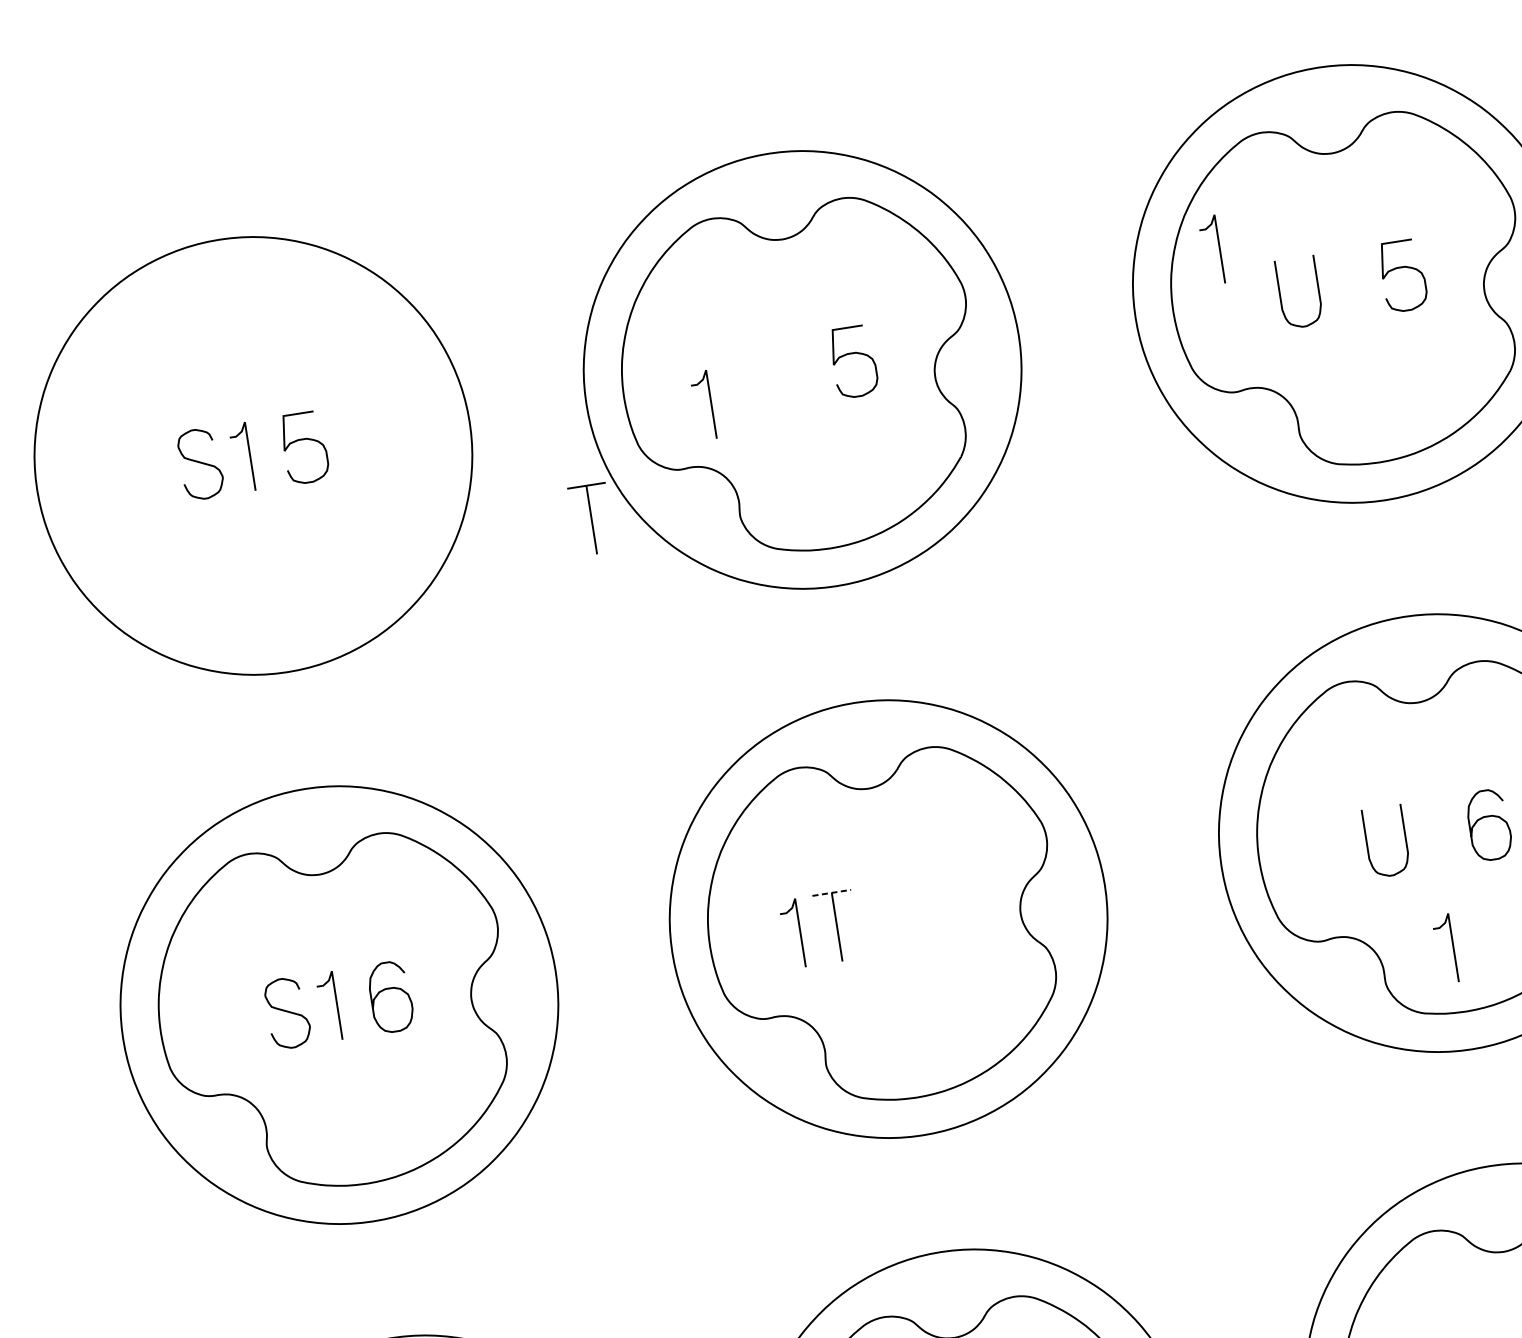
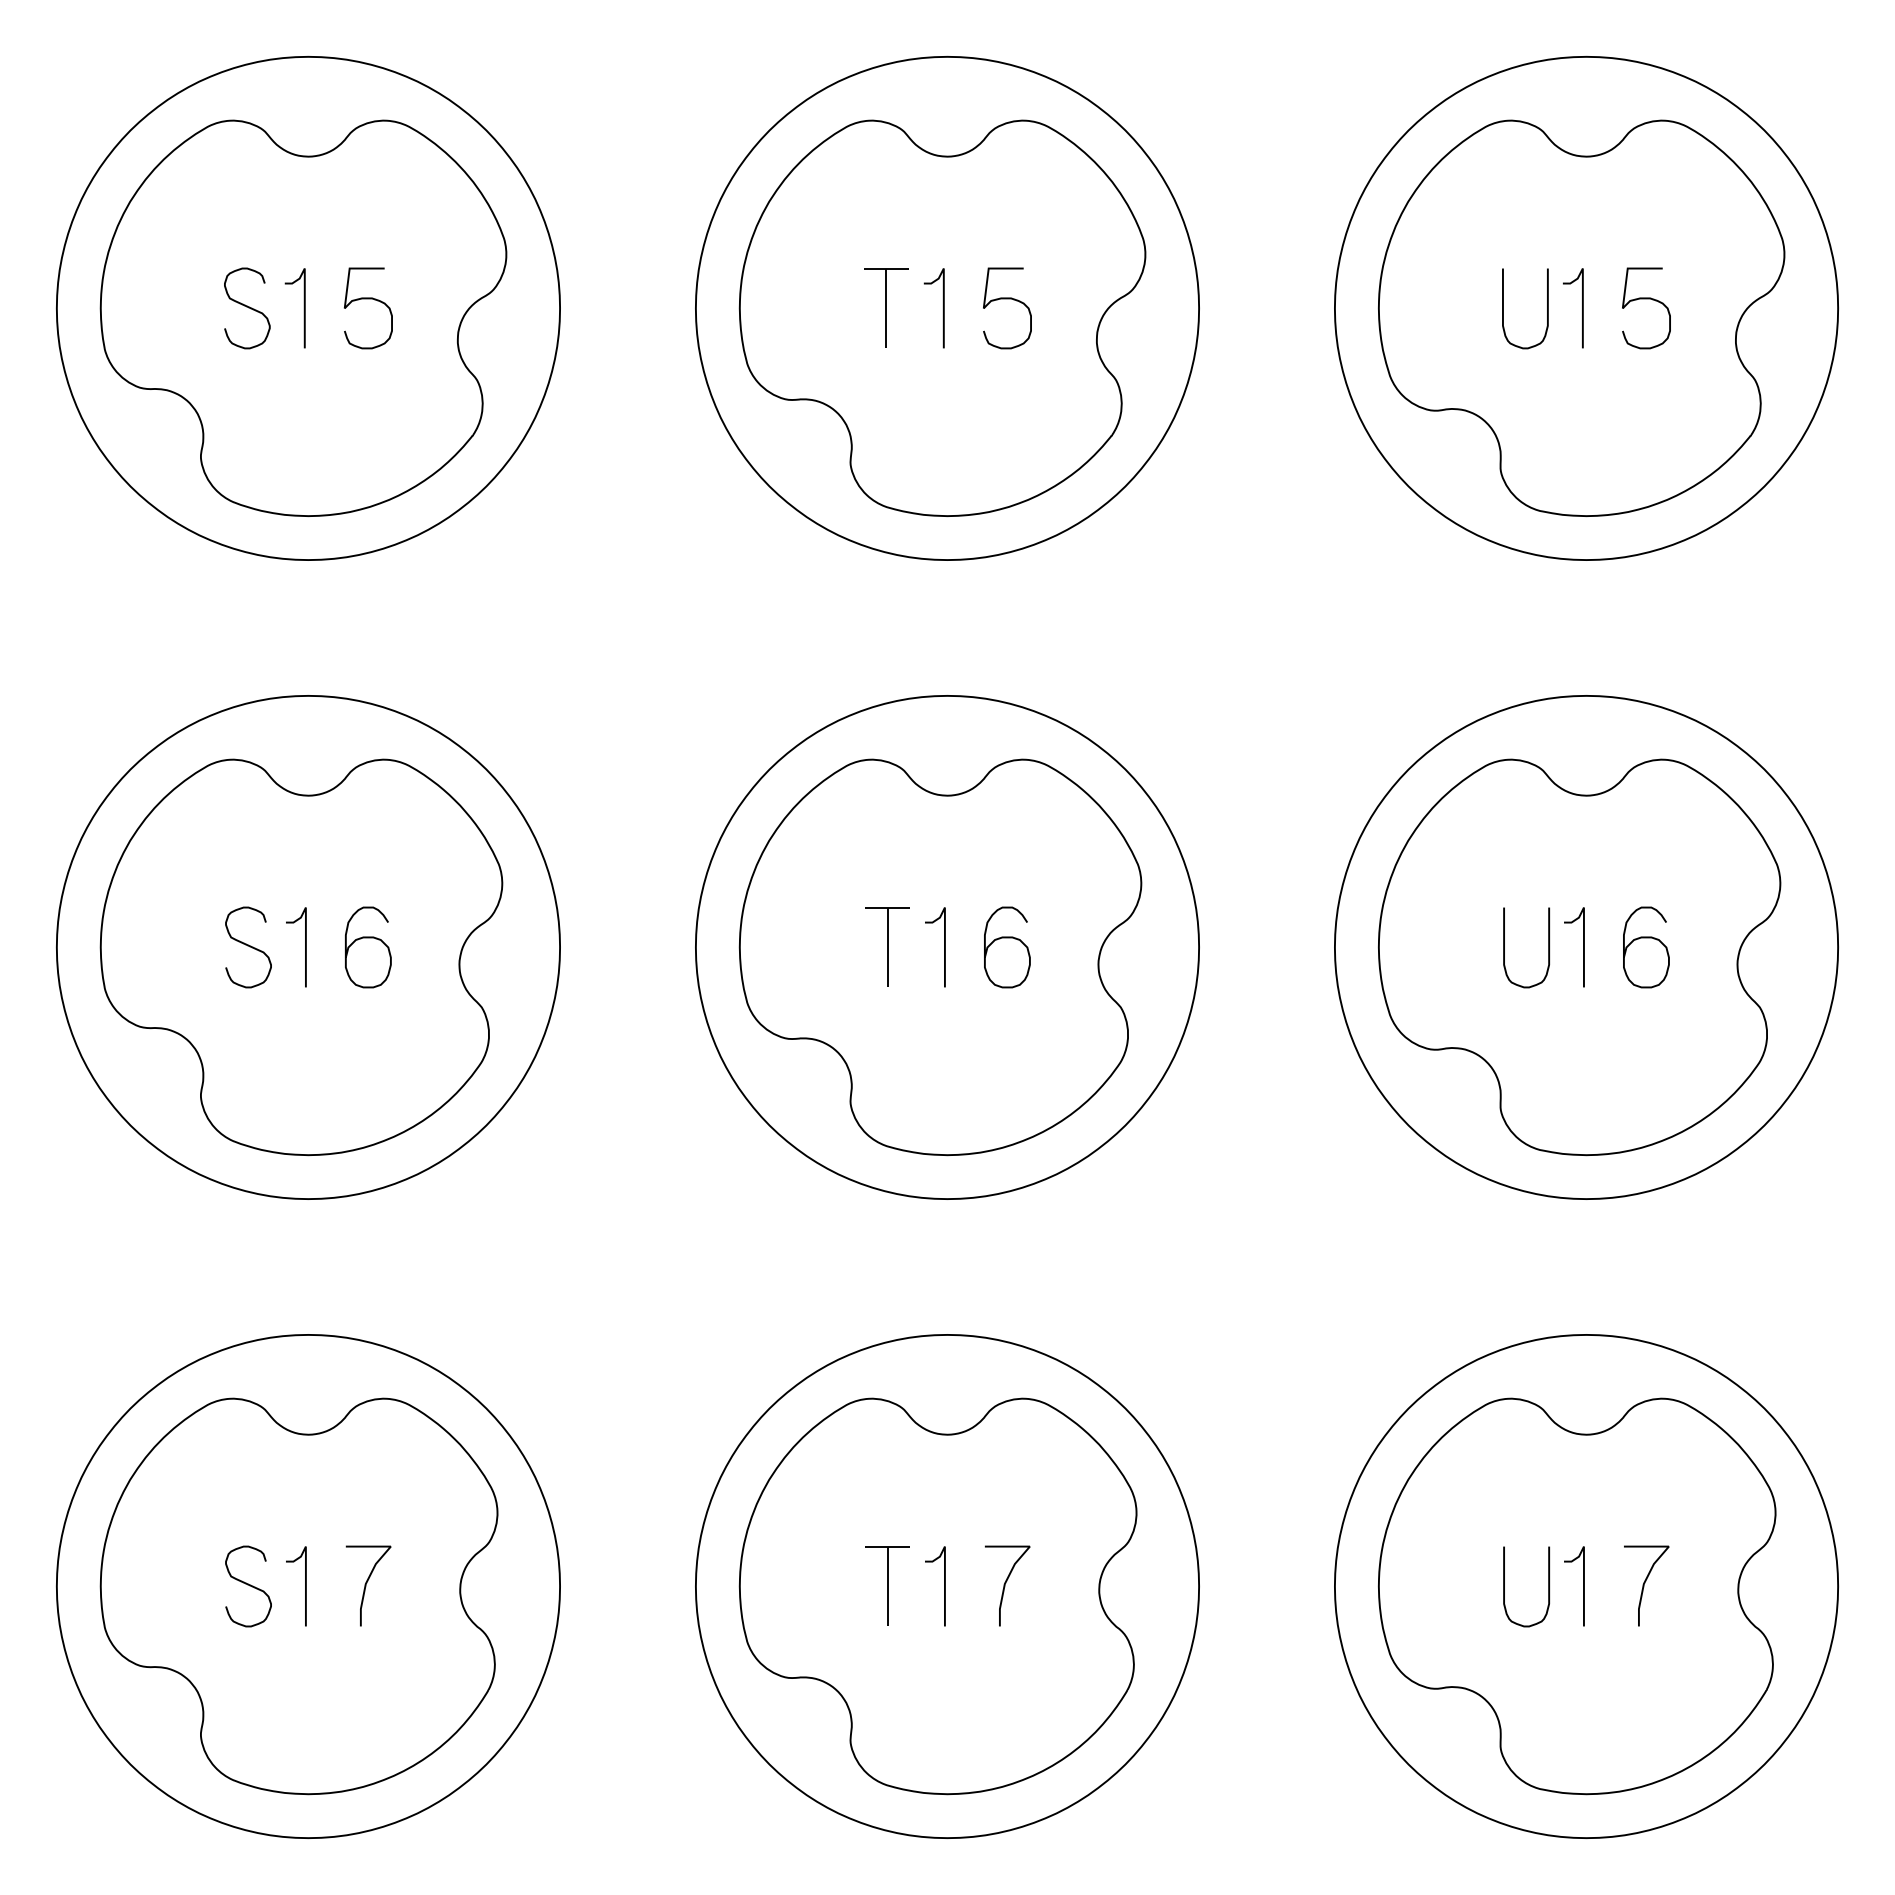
curve: (1219, 249) -> (1582, 308), moved
curve: (710, 404) -> (942, 308), moved
part: (250, 464) -> (303, 317), added
part: (591, 519) -> (886, 307), moved
line: (831, 892) -> (887, 907), dashed -> solid
curve: (939, 903) -> (1007, 938), added
curve: (800, 933) -> (944, 947), moved
curve: (1453, 947) -> (1583, 947), moved

